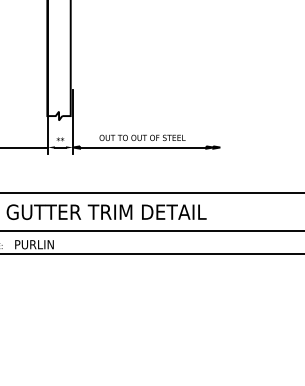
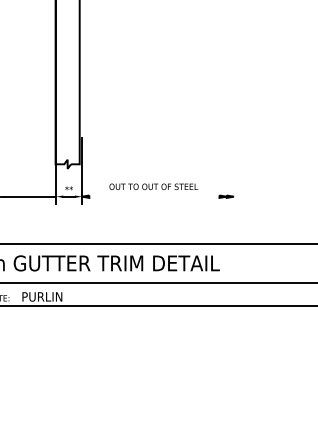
line: (143, 147) -> (154, 196), removed

